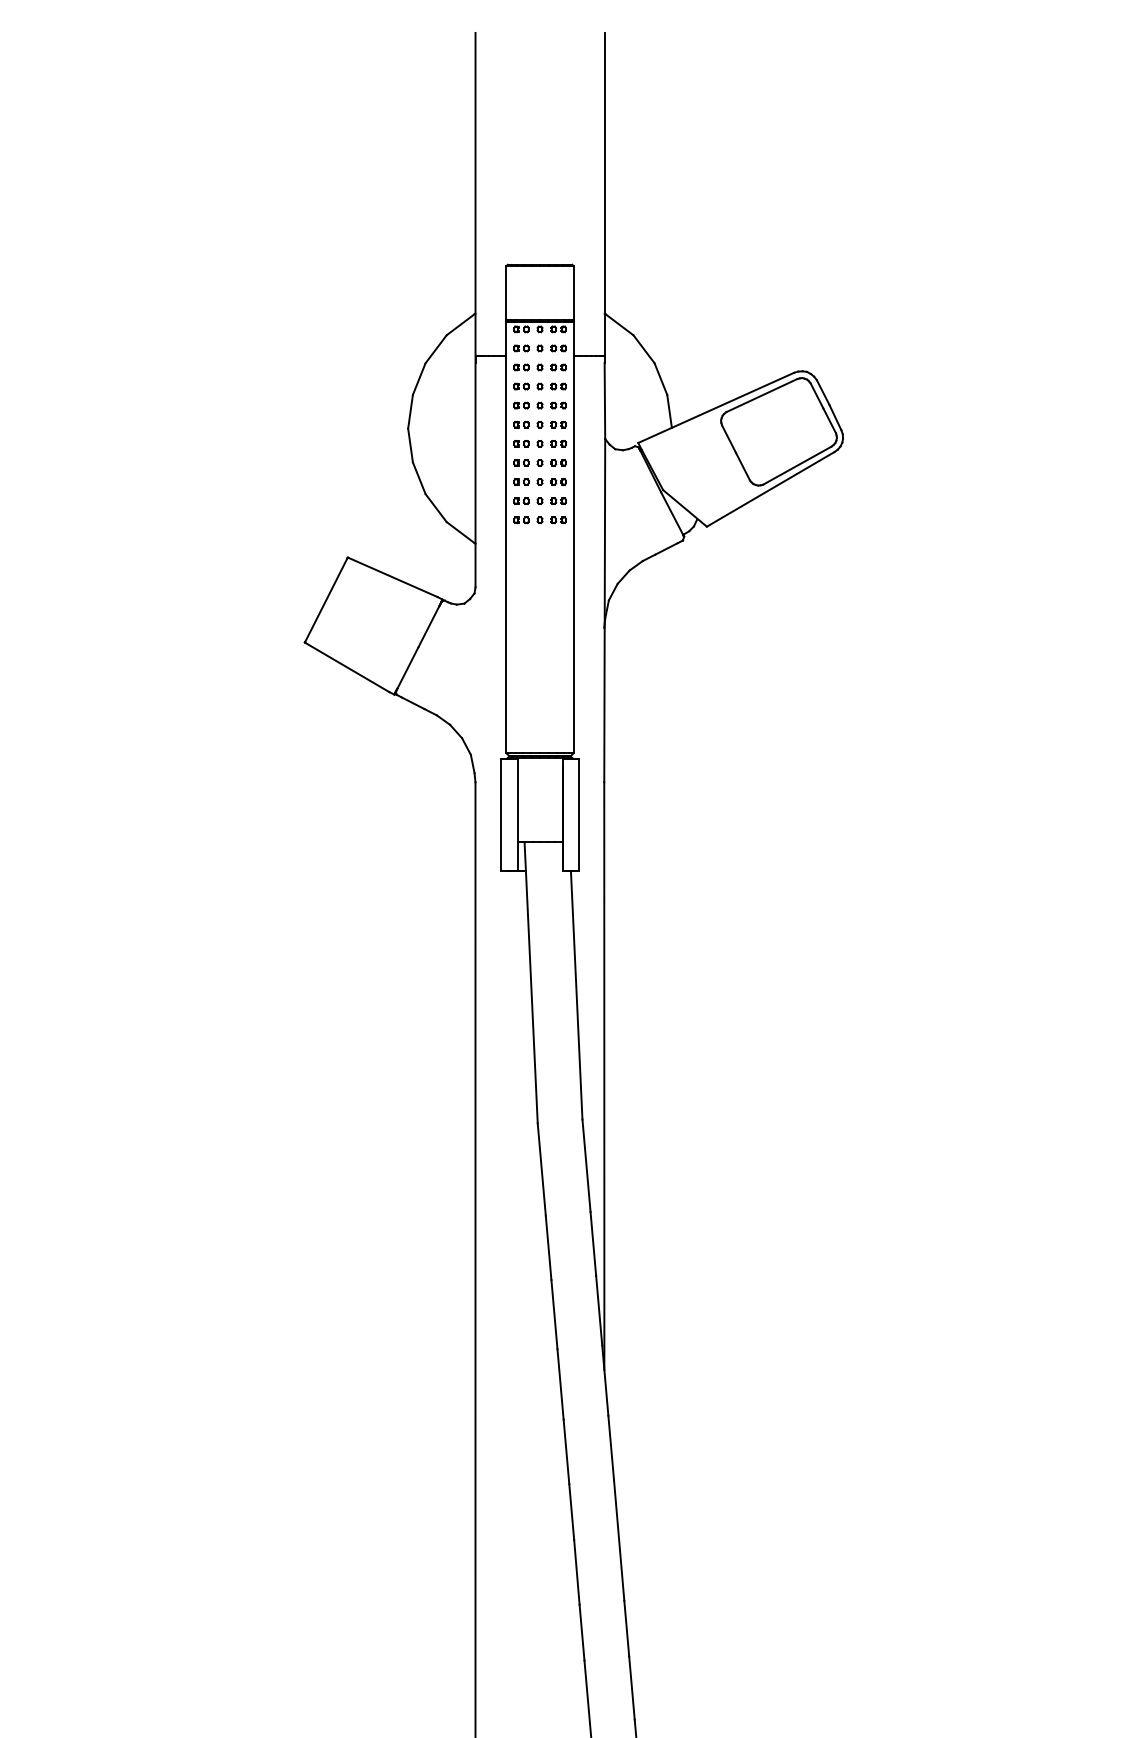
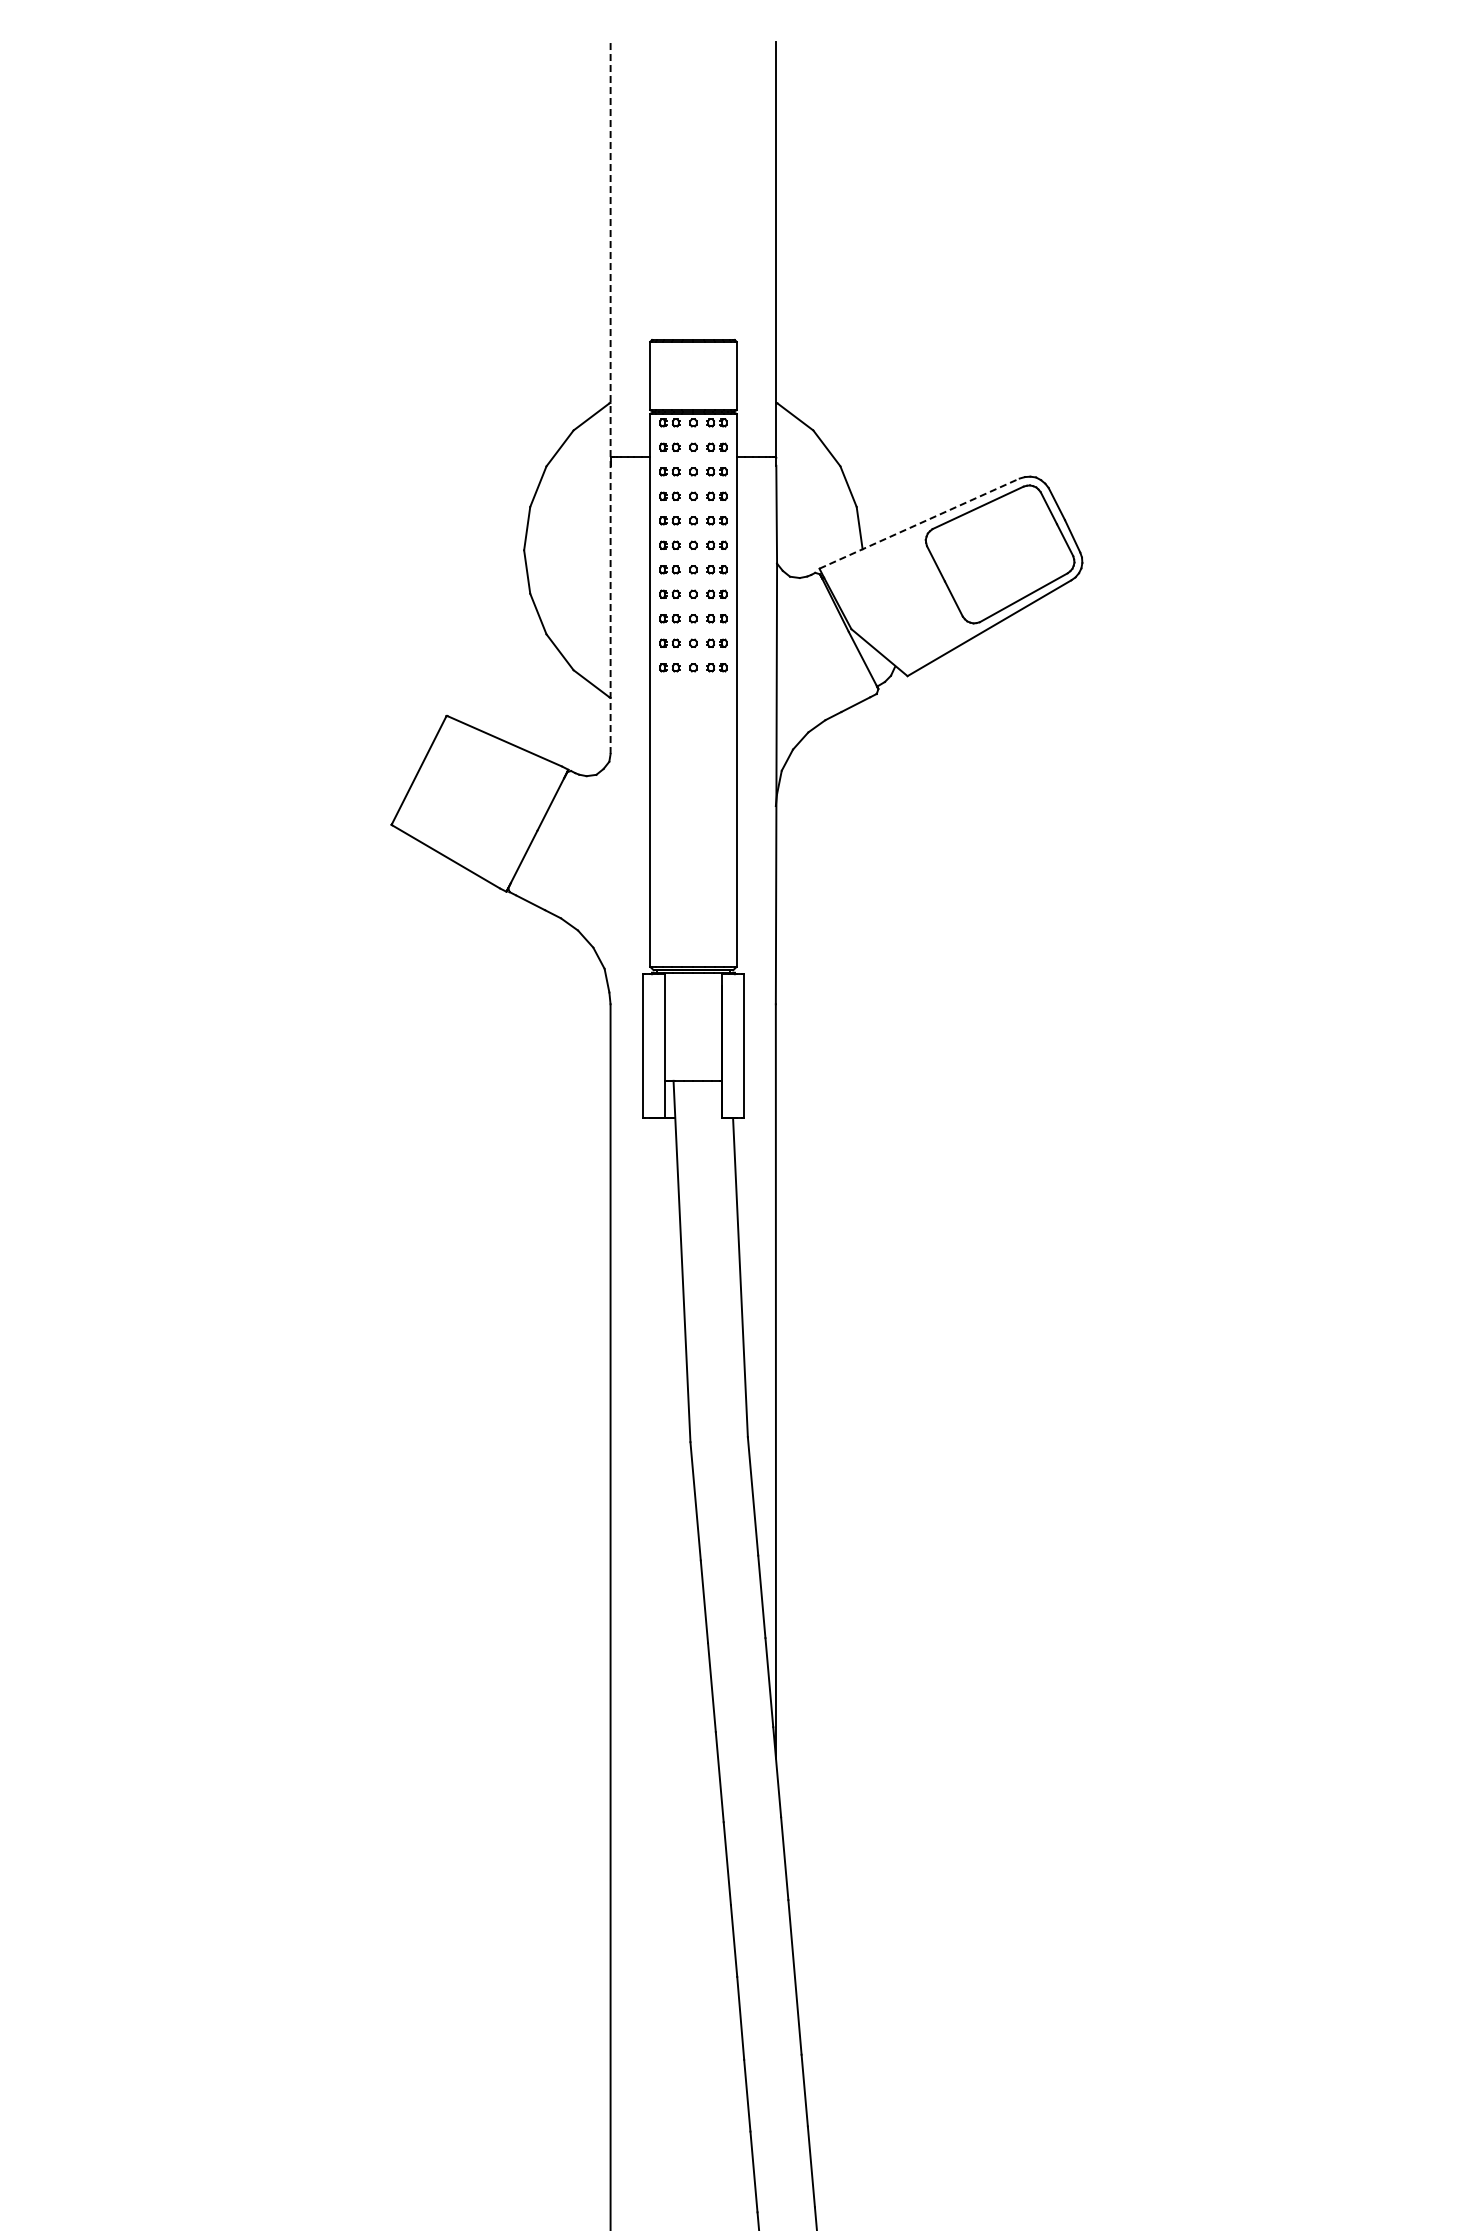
line: (475, 310) -> (610, 398), solid -> dashed
line: (716, 407) -> (919, 523), solid -> dashed

